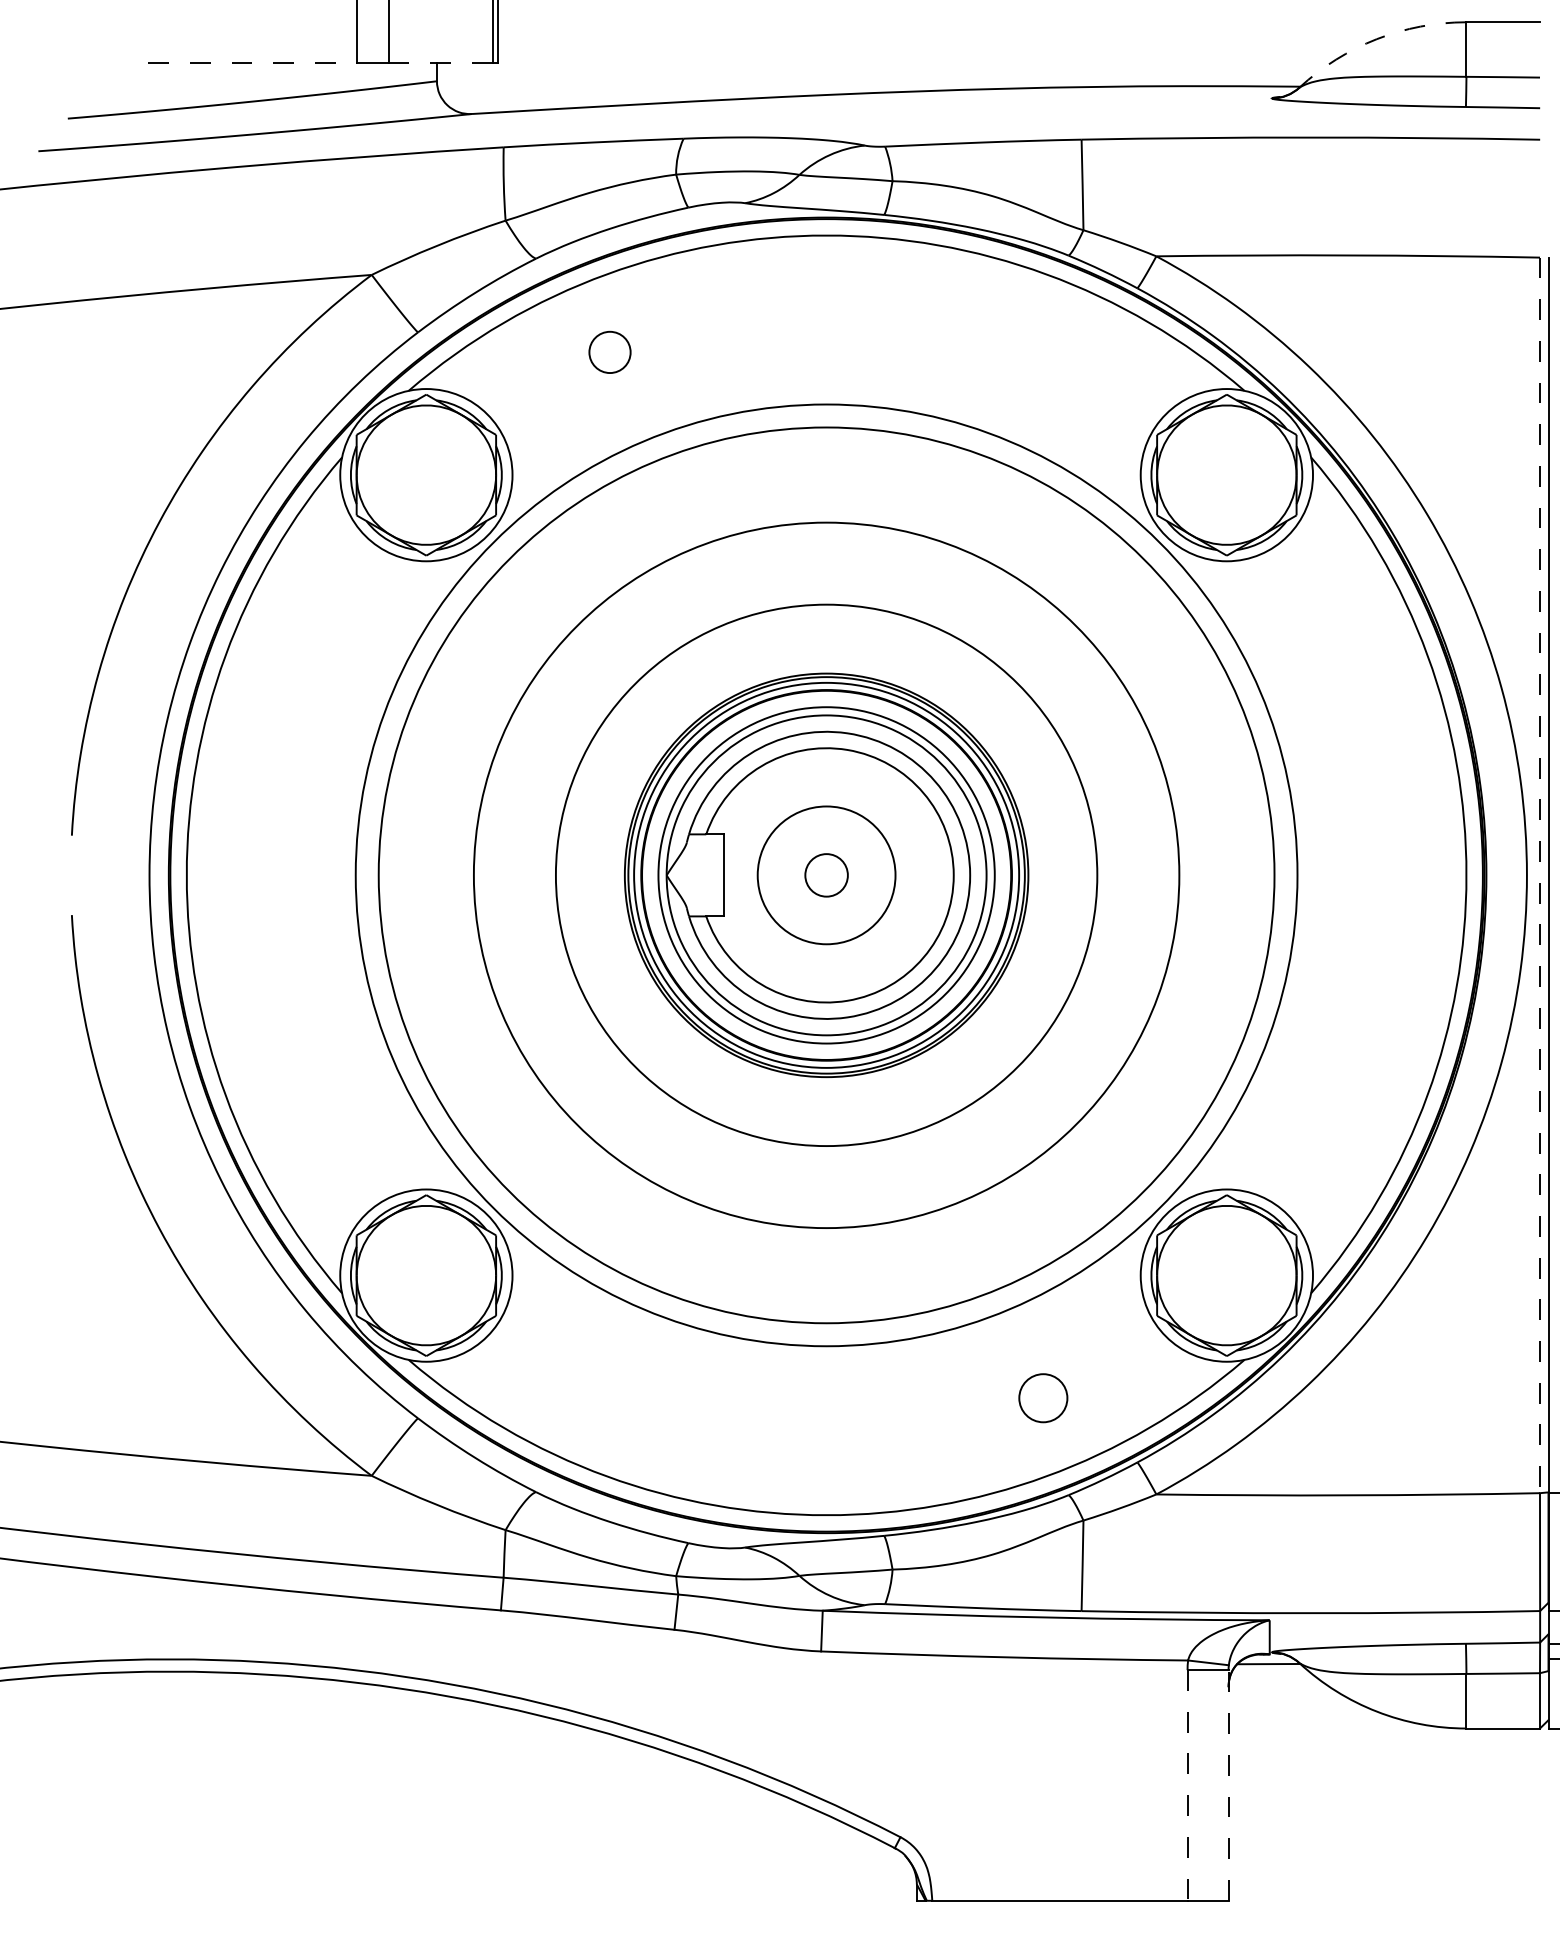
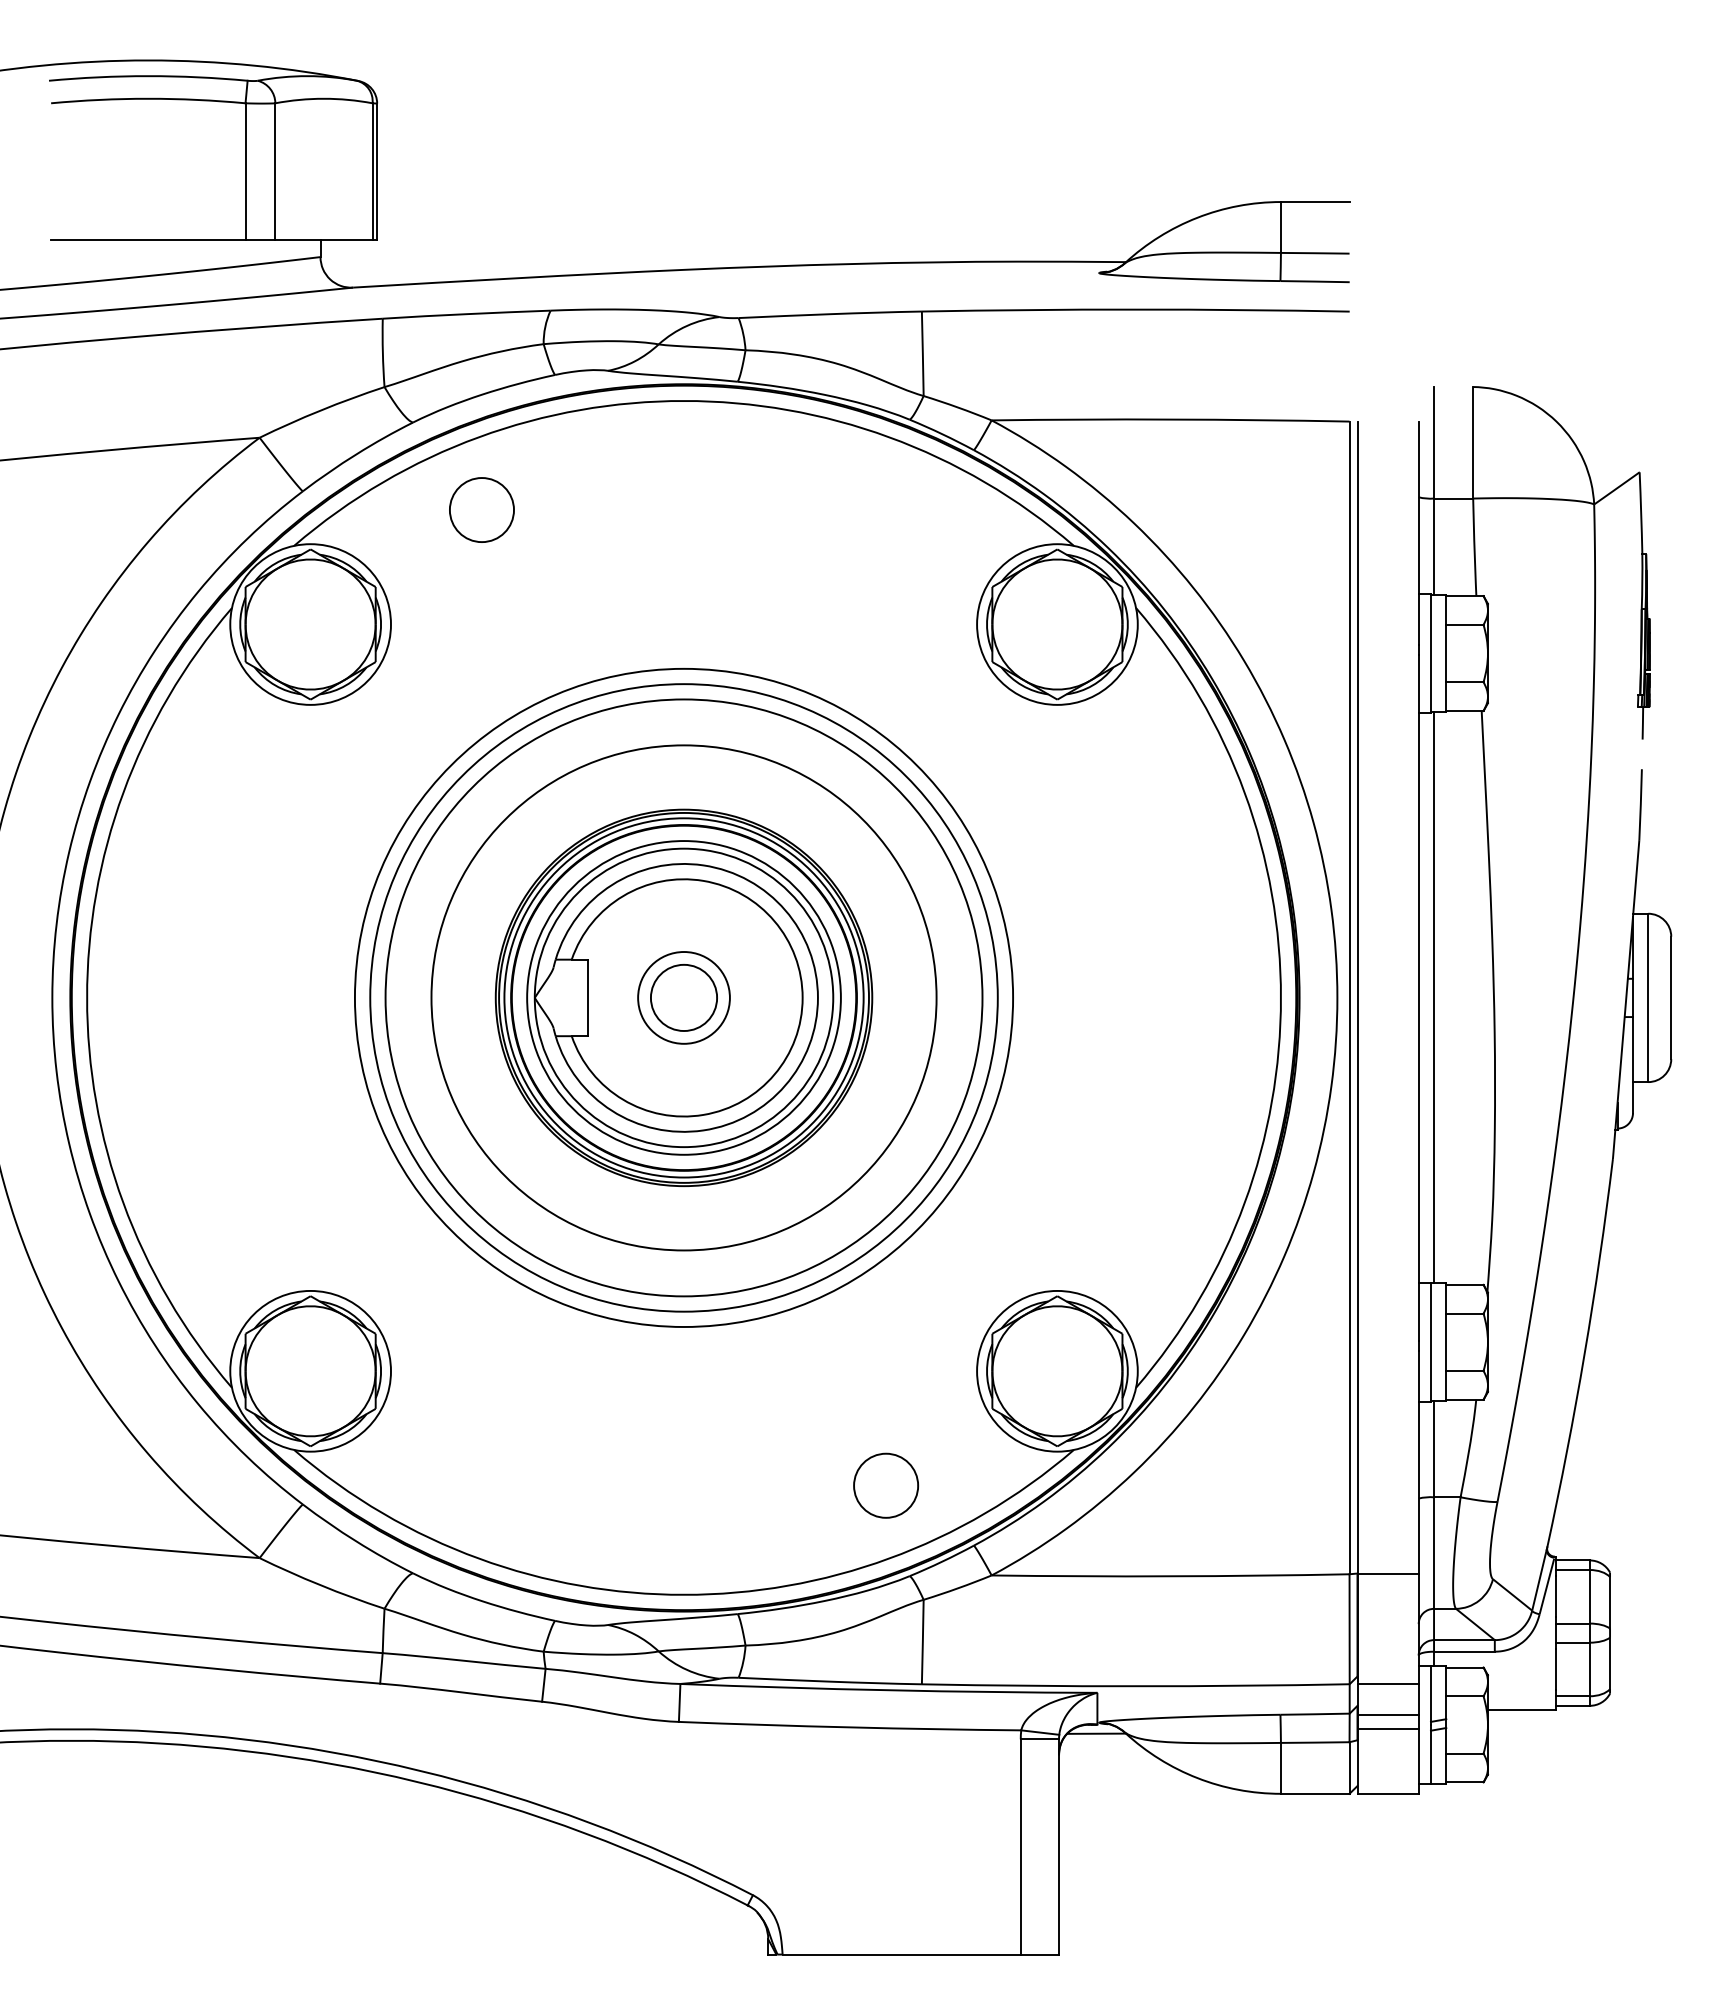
arc: (1377, 38) -> (1197, 217), dashed -> solid
line: (252, 63) -> (148, 240), dashed -> solid
line: (440, 63) -> (323, 240), dashed -> solid
circle: (609, 351) -> (481, 509), size x1.67
circle: (826, 874) -> (683, 997), size x0.71
circle: (826, 874) -> (683, 997), size x0.71
circle: (826, 874) -> (683, 997), size x0.71
circle: (826, 874) -> (683, 997), size x1.67
line: (1539, 876) -> (1349, 998), dashed -> solid
circle: (1043, 1398) -> (886, 1485), size x1.43
line: (1187, 1784) -> (1020, 1846), dashed -> solid
line: (1229, 1784) -> (1059, 1846), dashed -> solid

